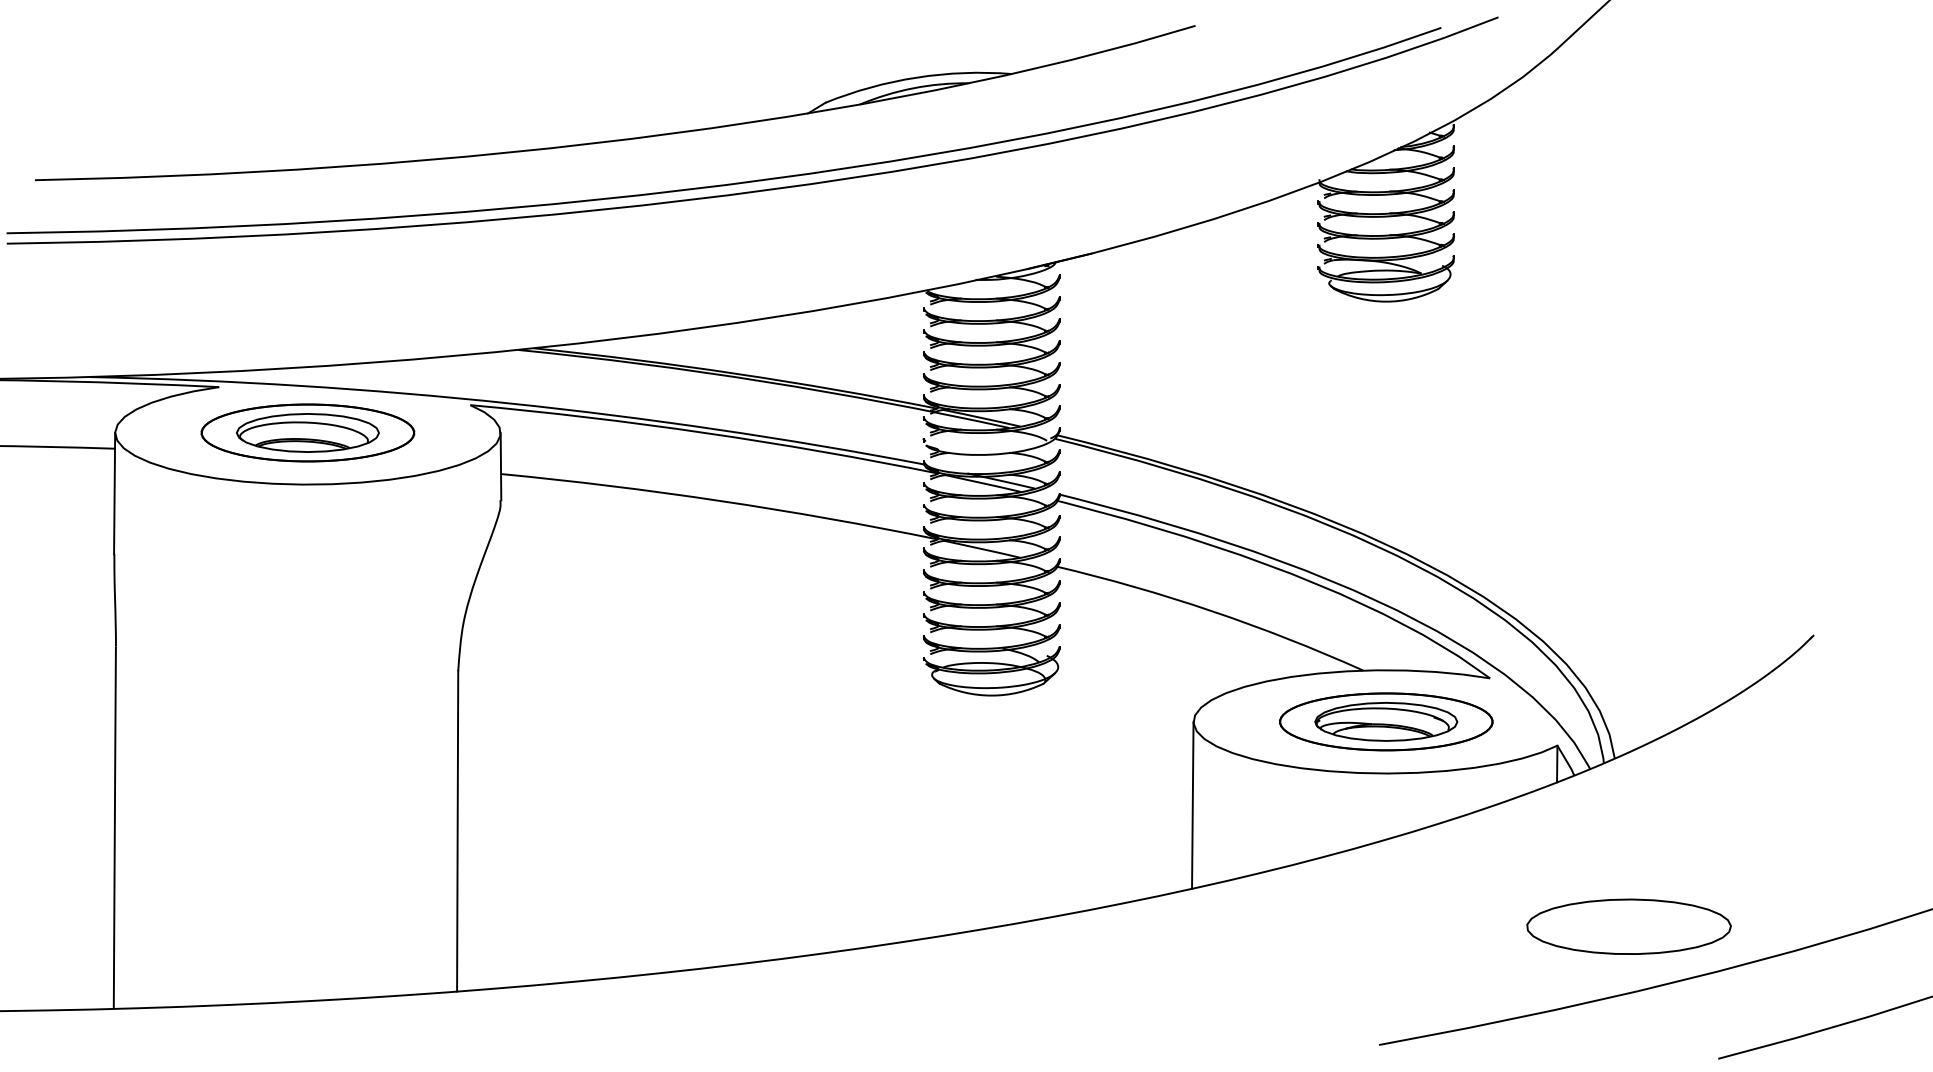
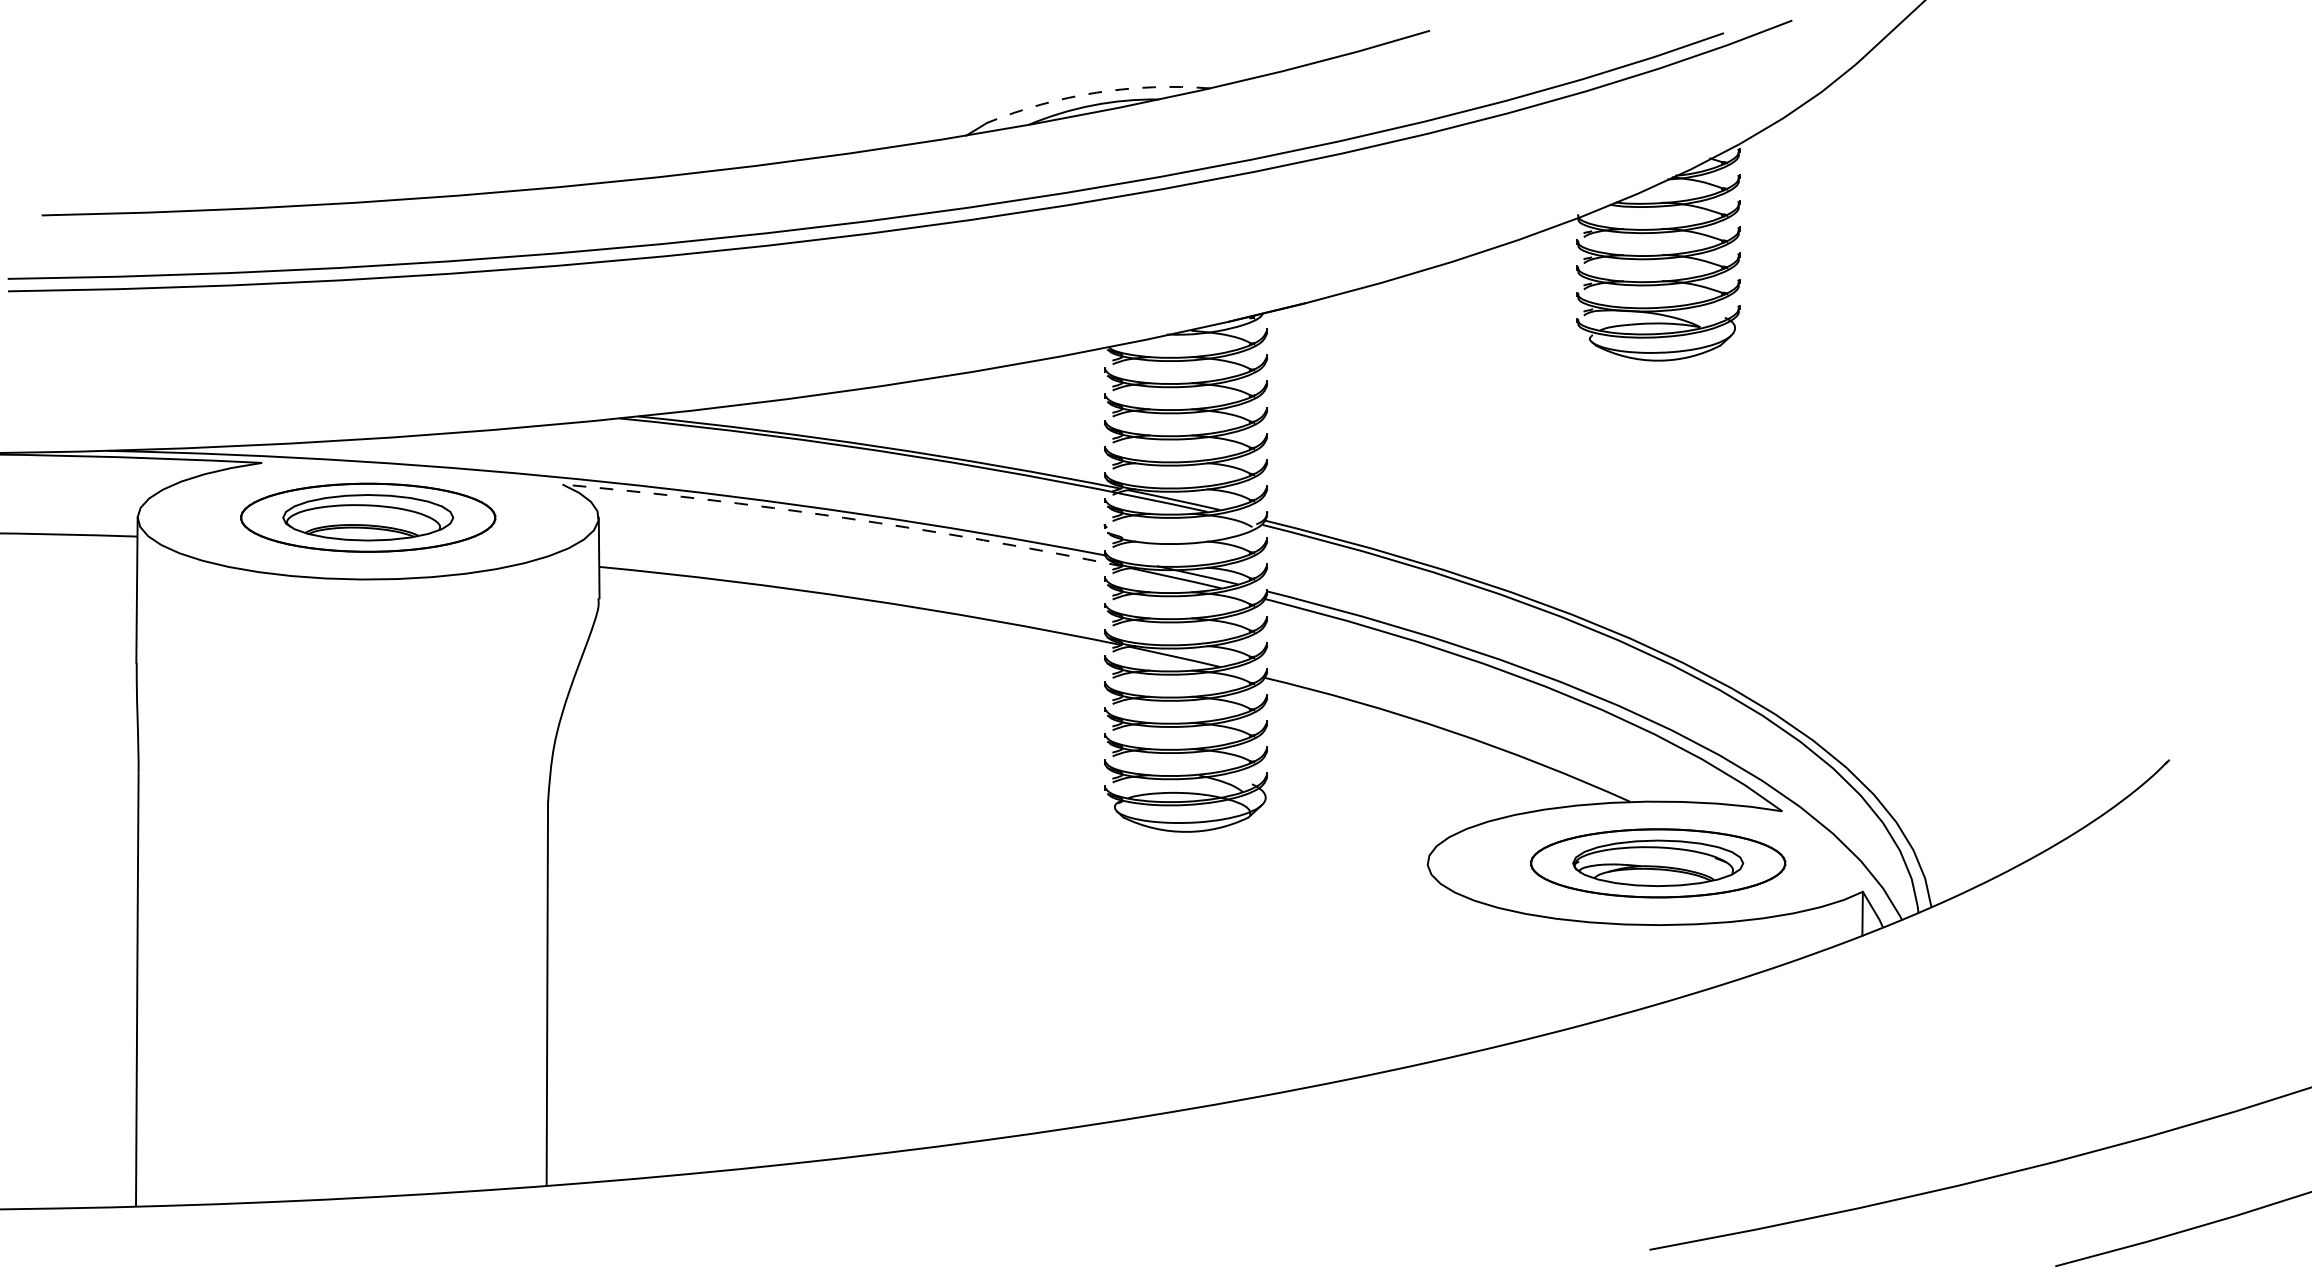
arc: (916, 77) -> (1096, 92), solid -> dashed
arc: (705, 432) -> (843, 517), solid -> dashed
line: (1192, 805) -> (1426, 963), removed
part: (1629, 925) -> (1948, 1107), removed

